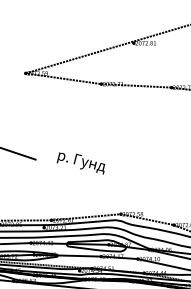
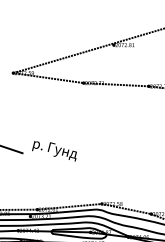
text: (80, 163) -> (54, 151), moved

